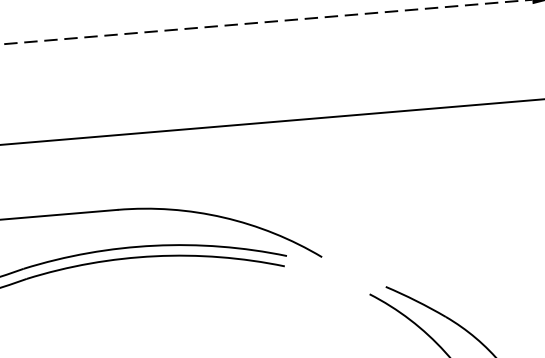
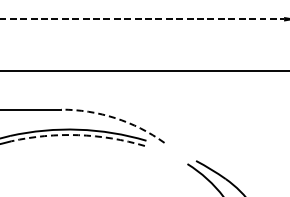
arc: (223, 218) -> (115, 118), solid -> dashed
arc: (155, 256) -> (78, 135), solid -> dashed

